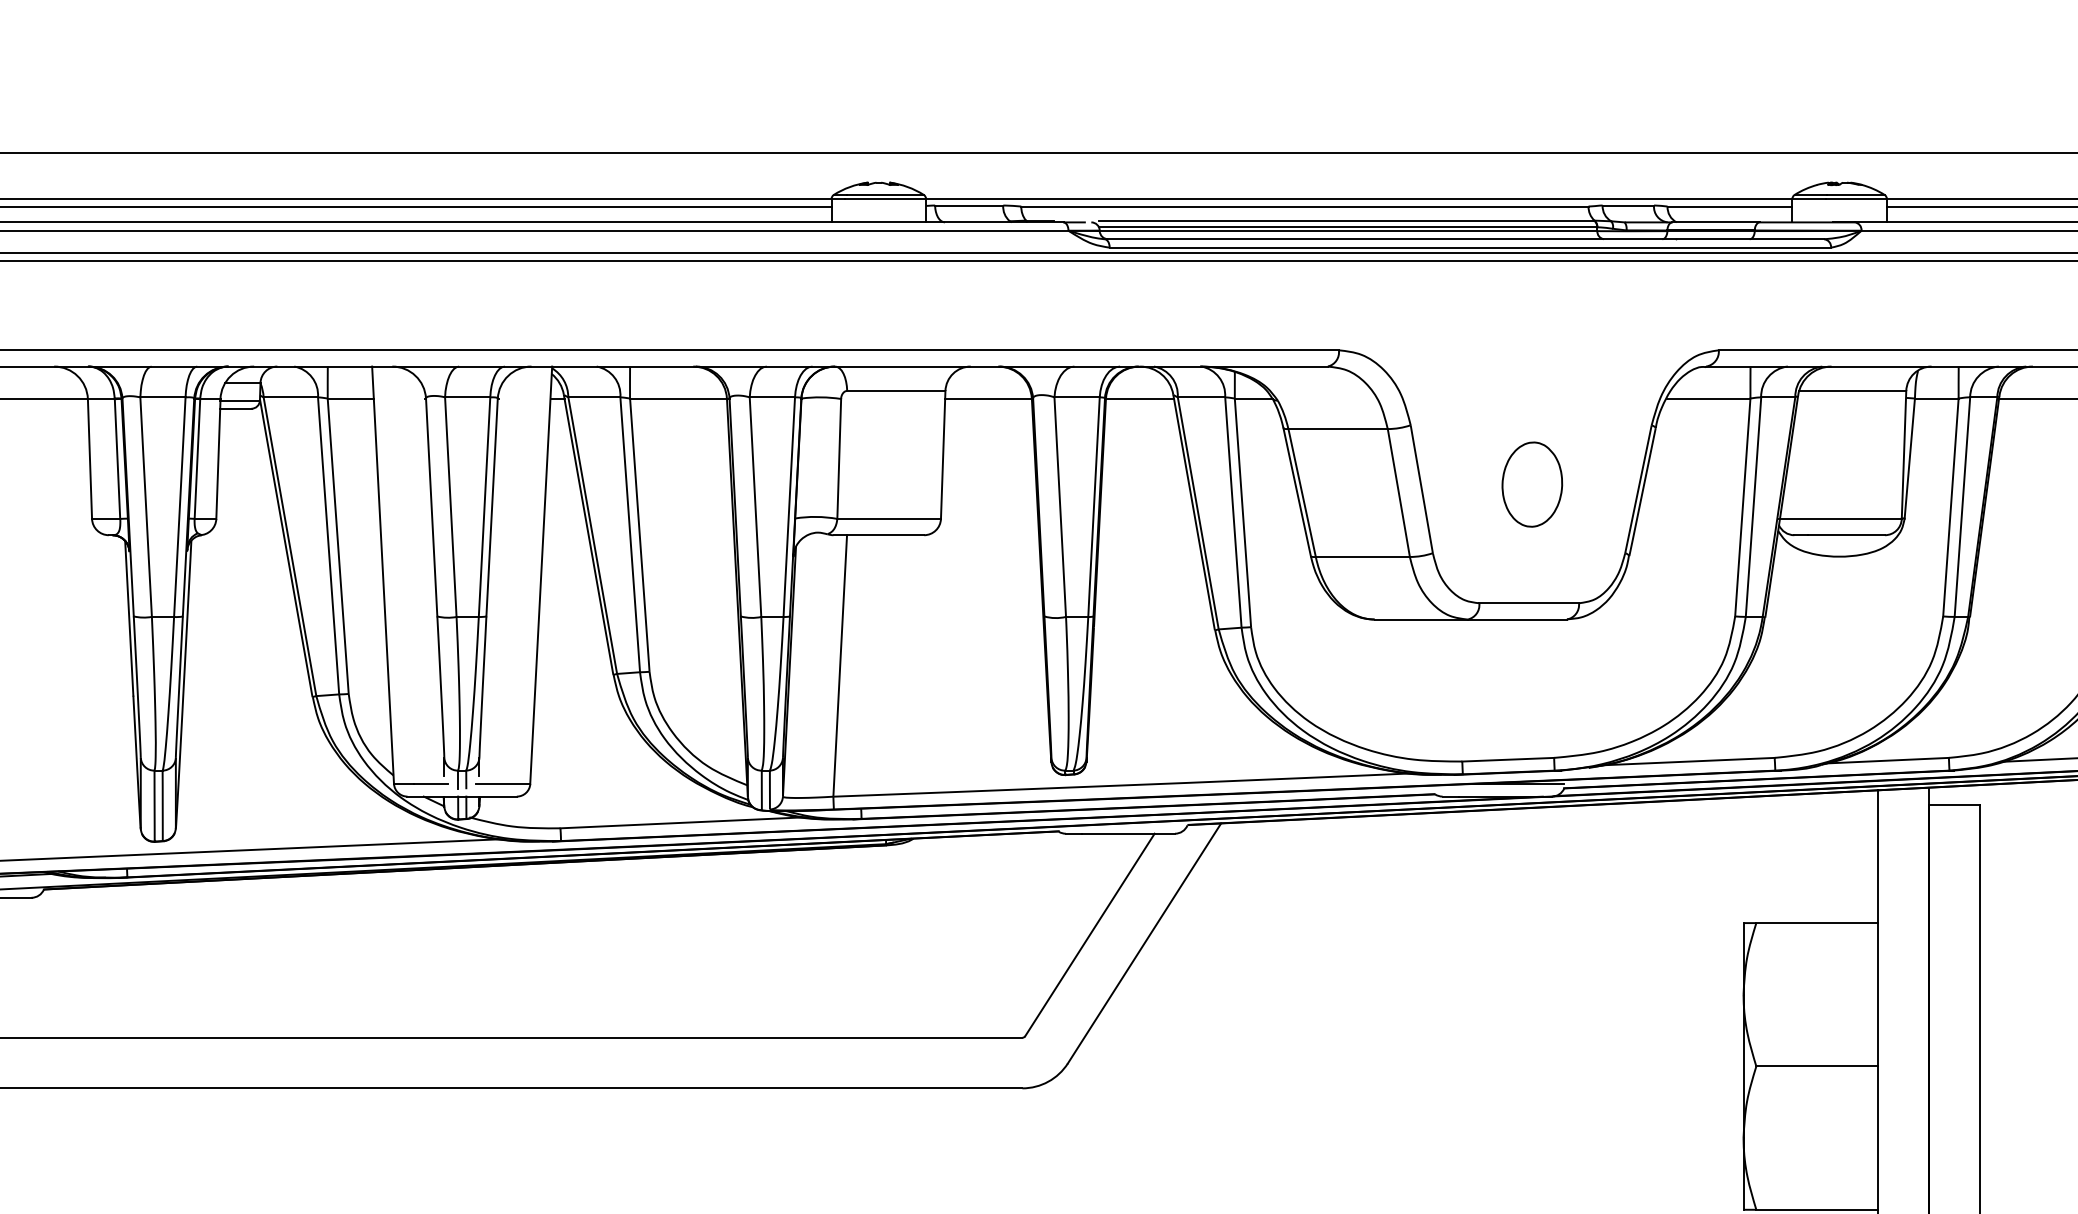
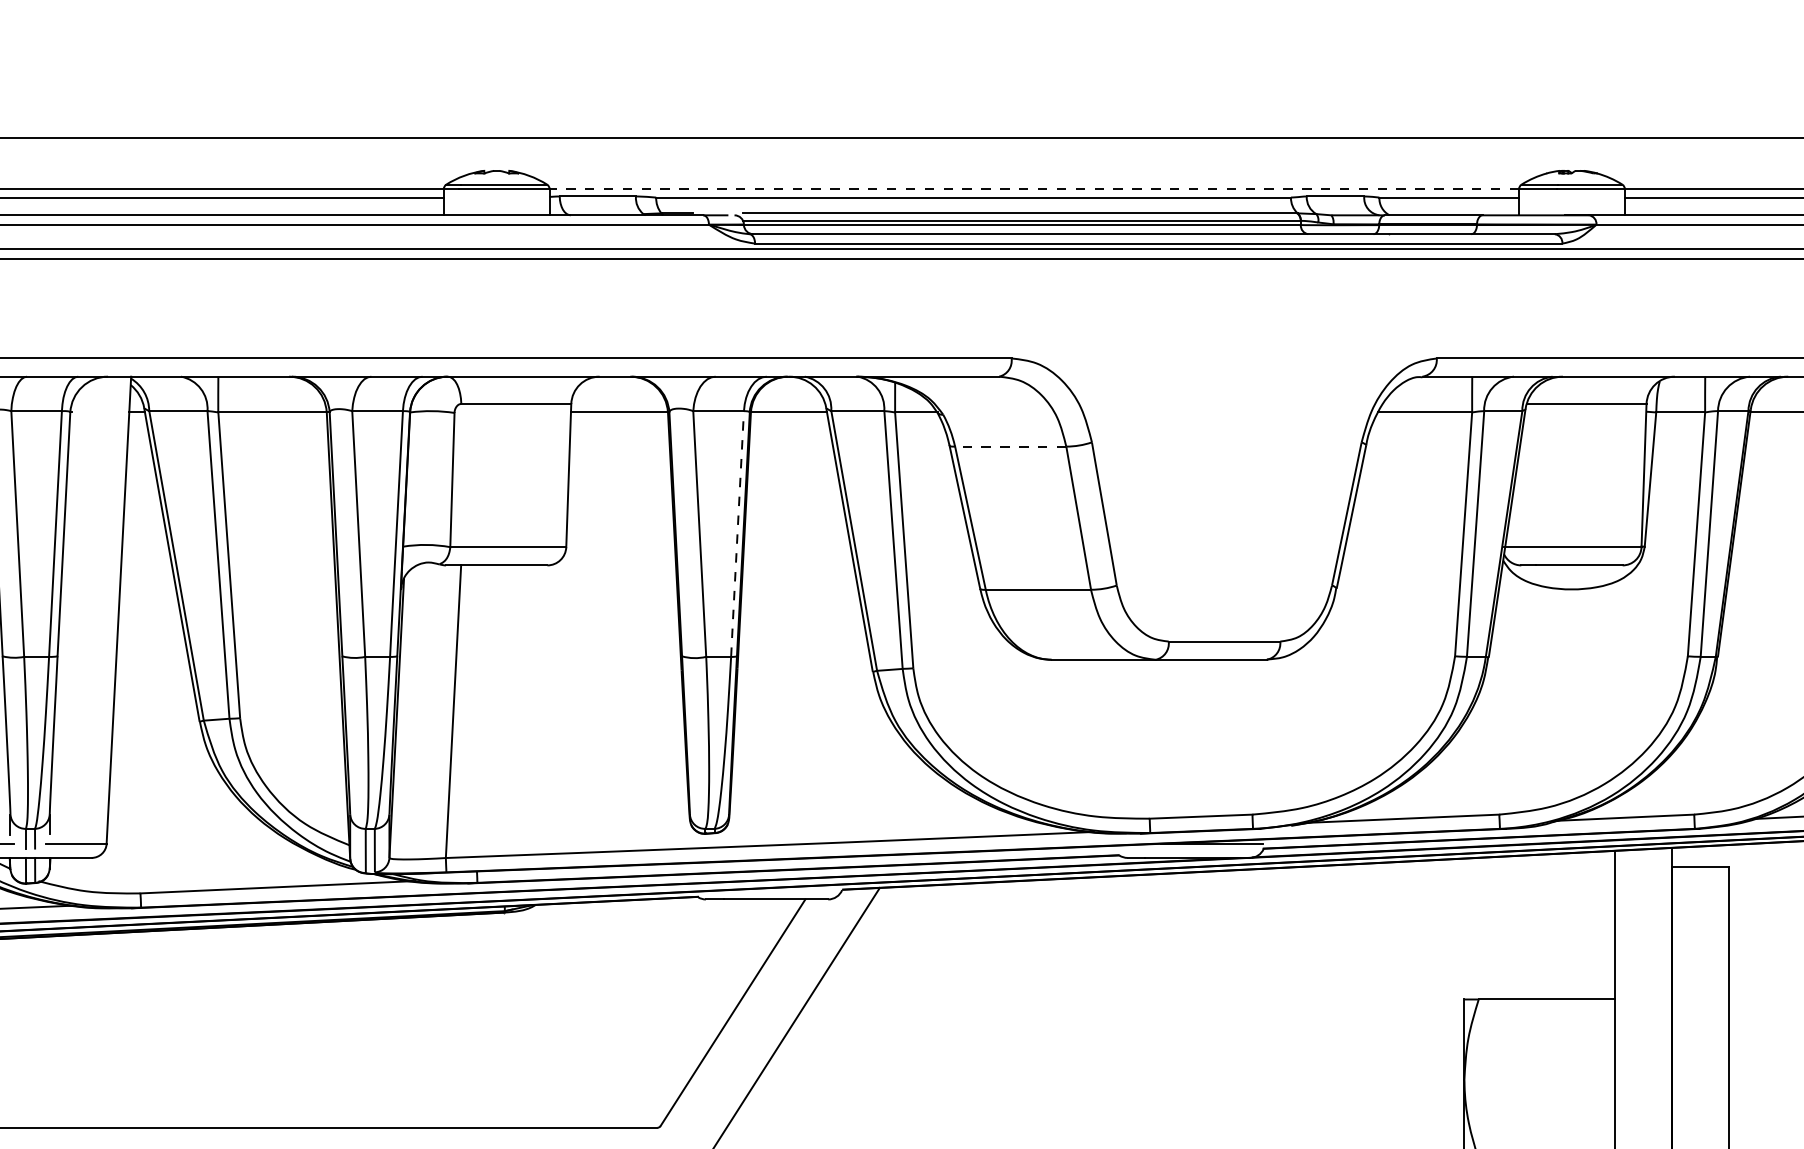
line: (1358, 198) -> (1033, 188), solid -> dashed
line: (1338, 429) -> (1011, 447), solid -> dashed
part: (1532, 484) -> (1228, 508), removed
line: (1094, 506) -> (738, 533), solid -> dashed

